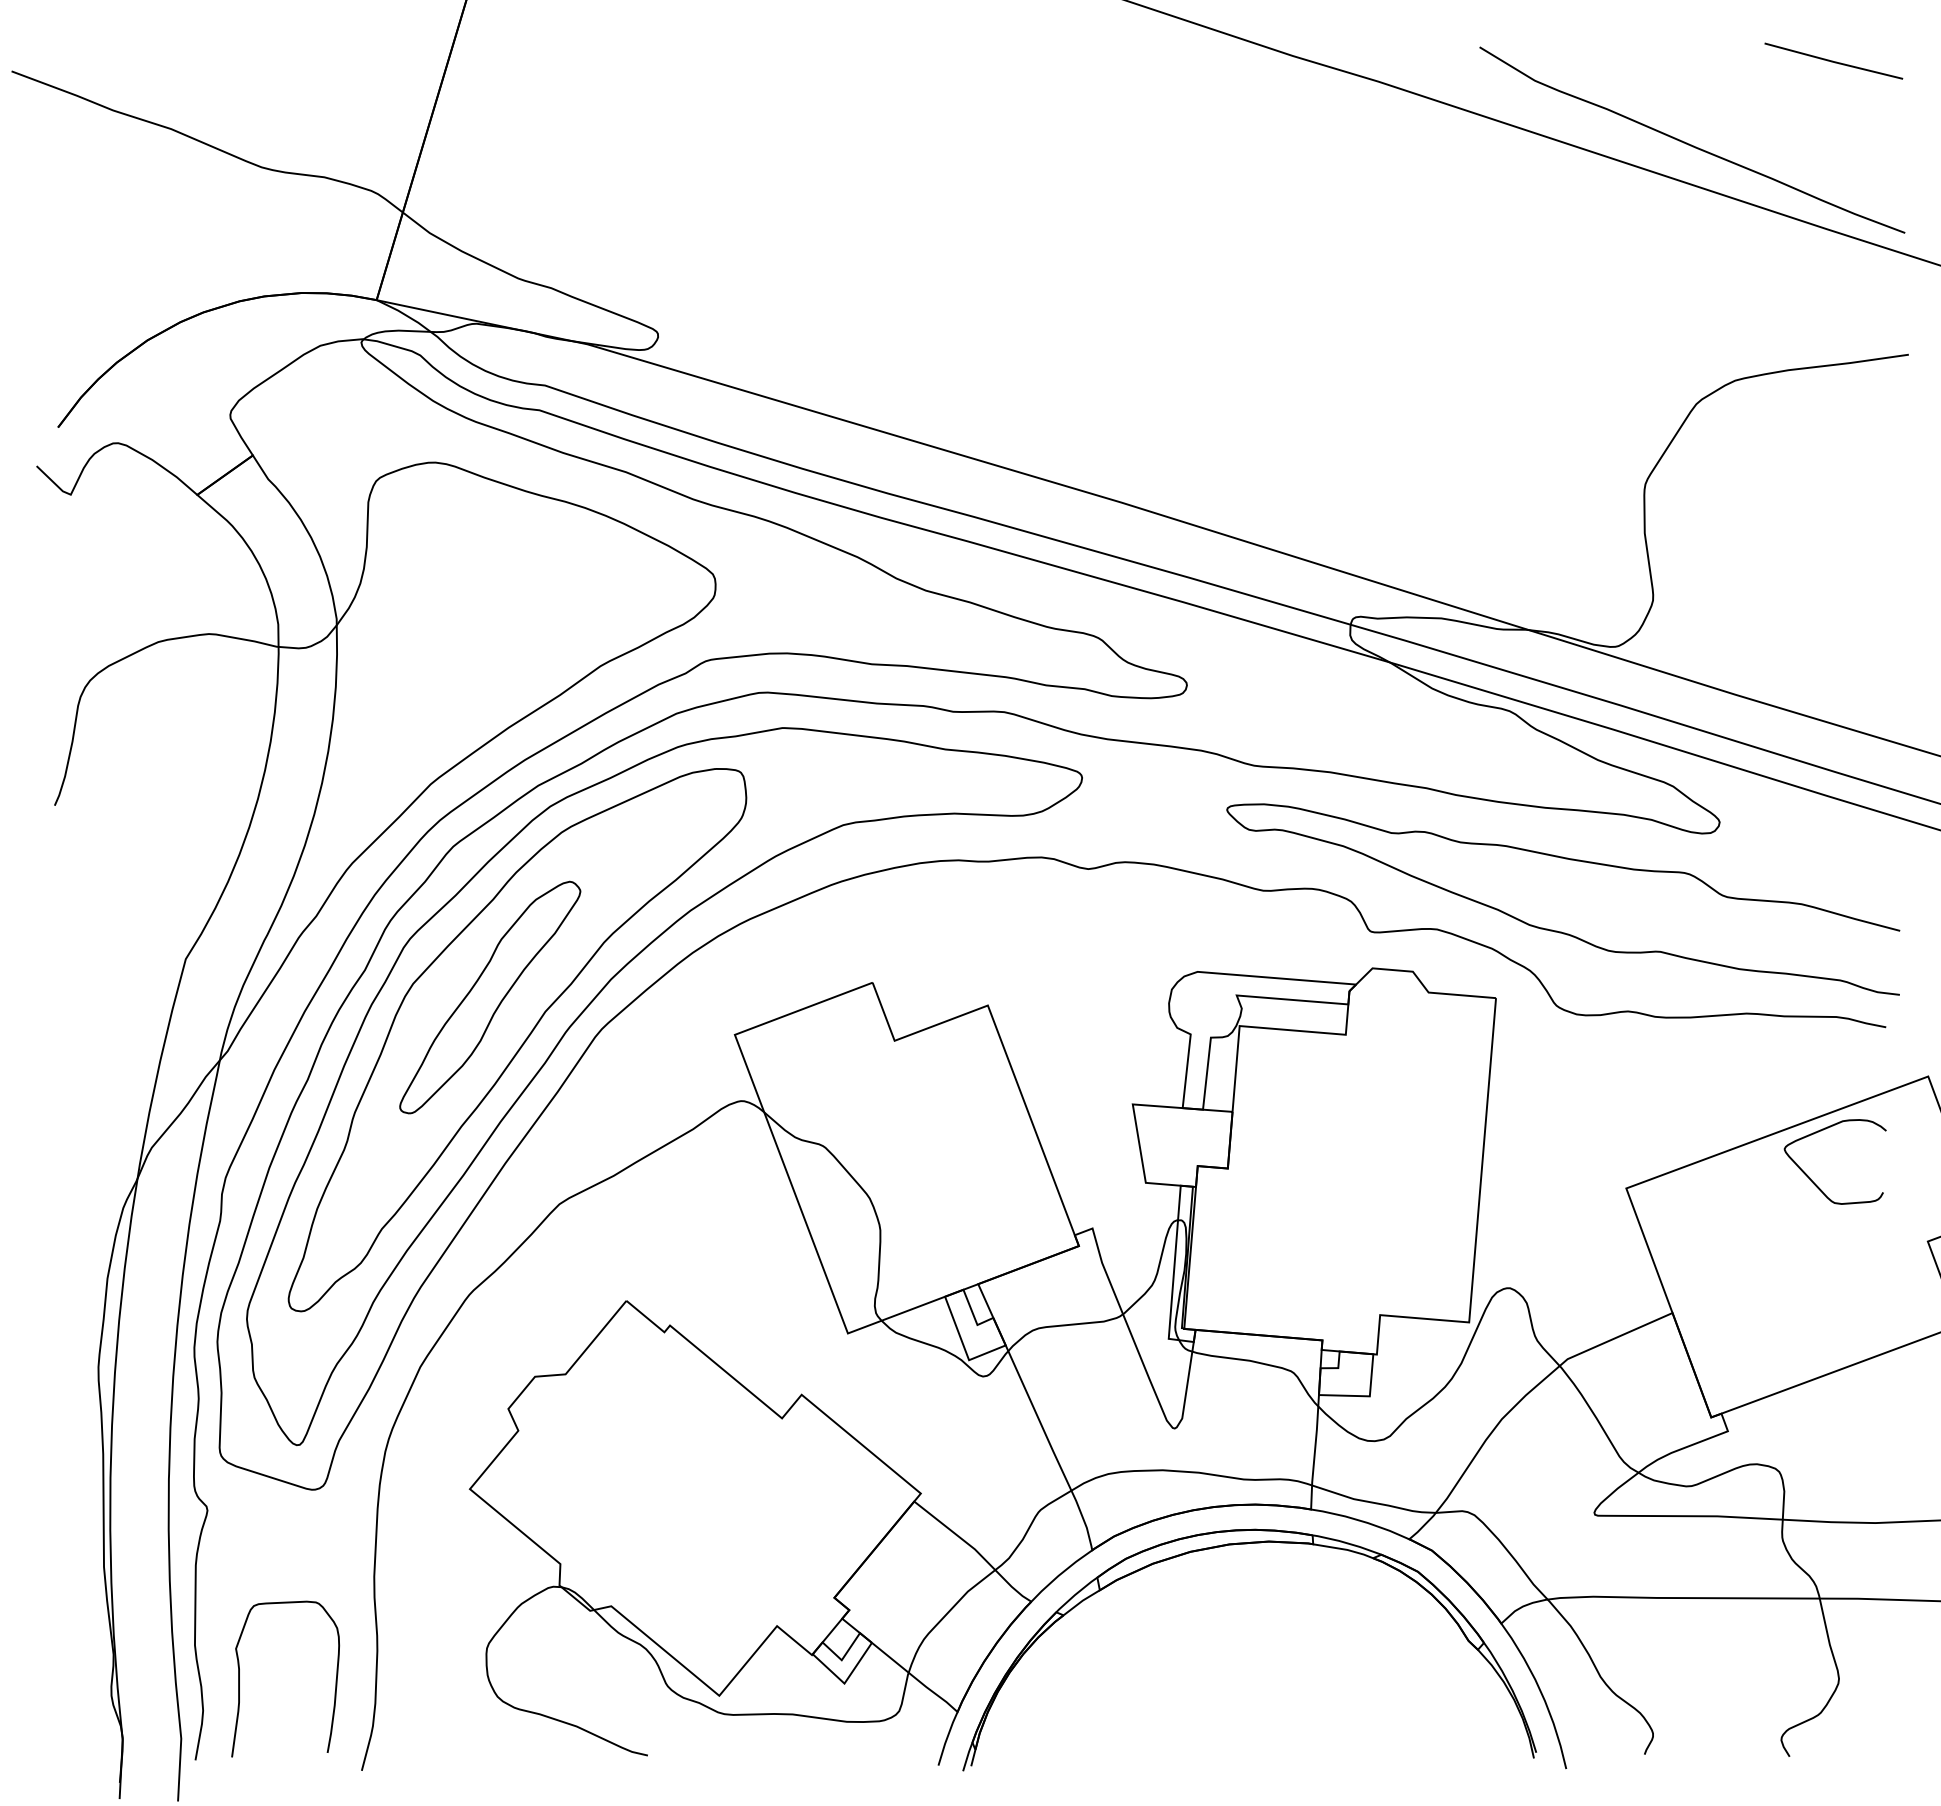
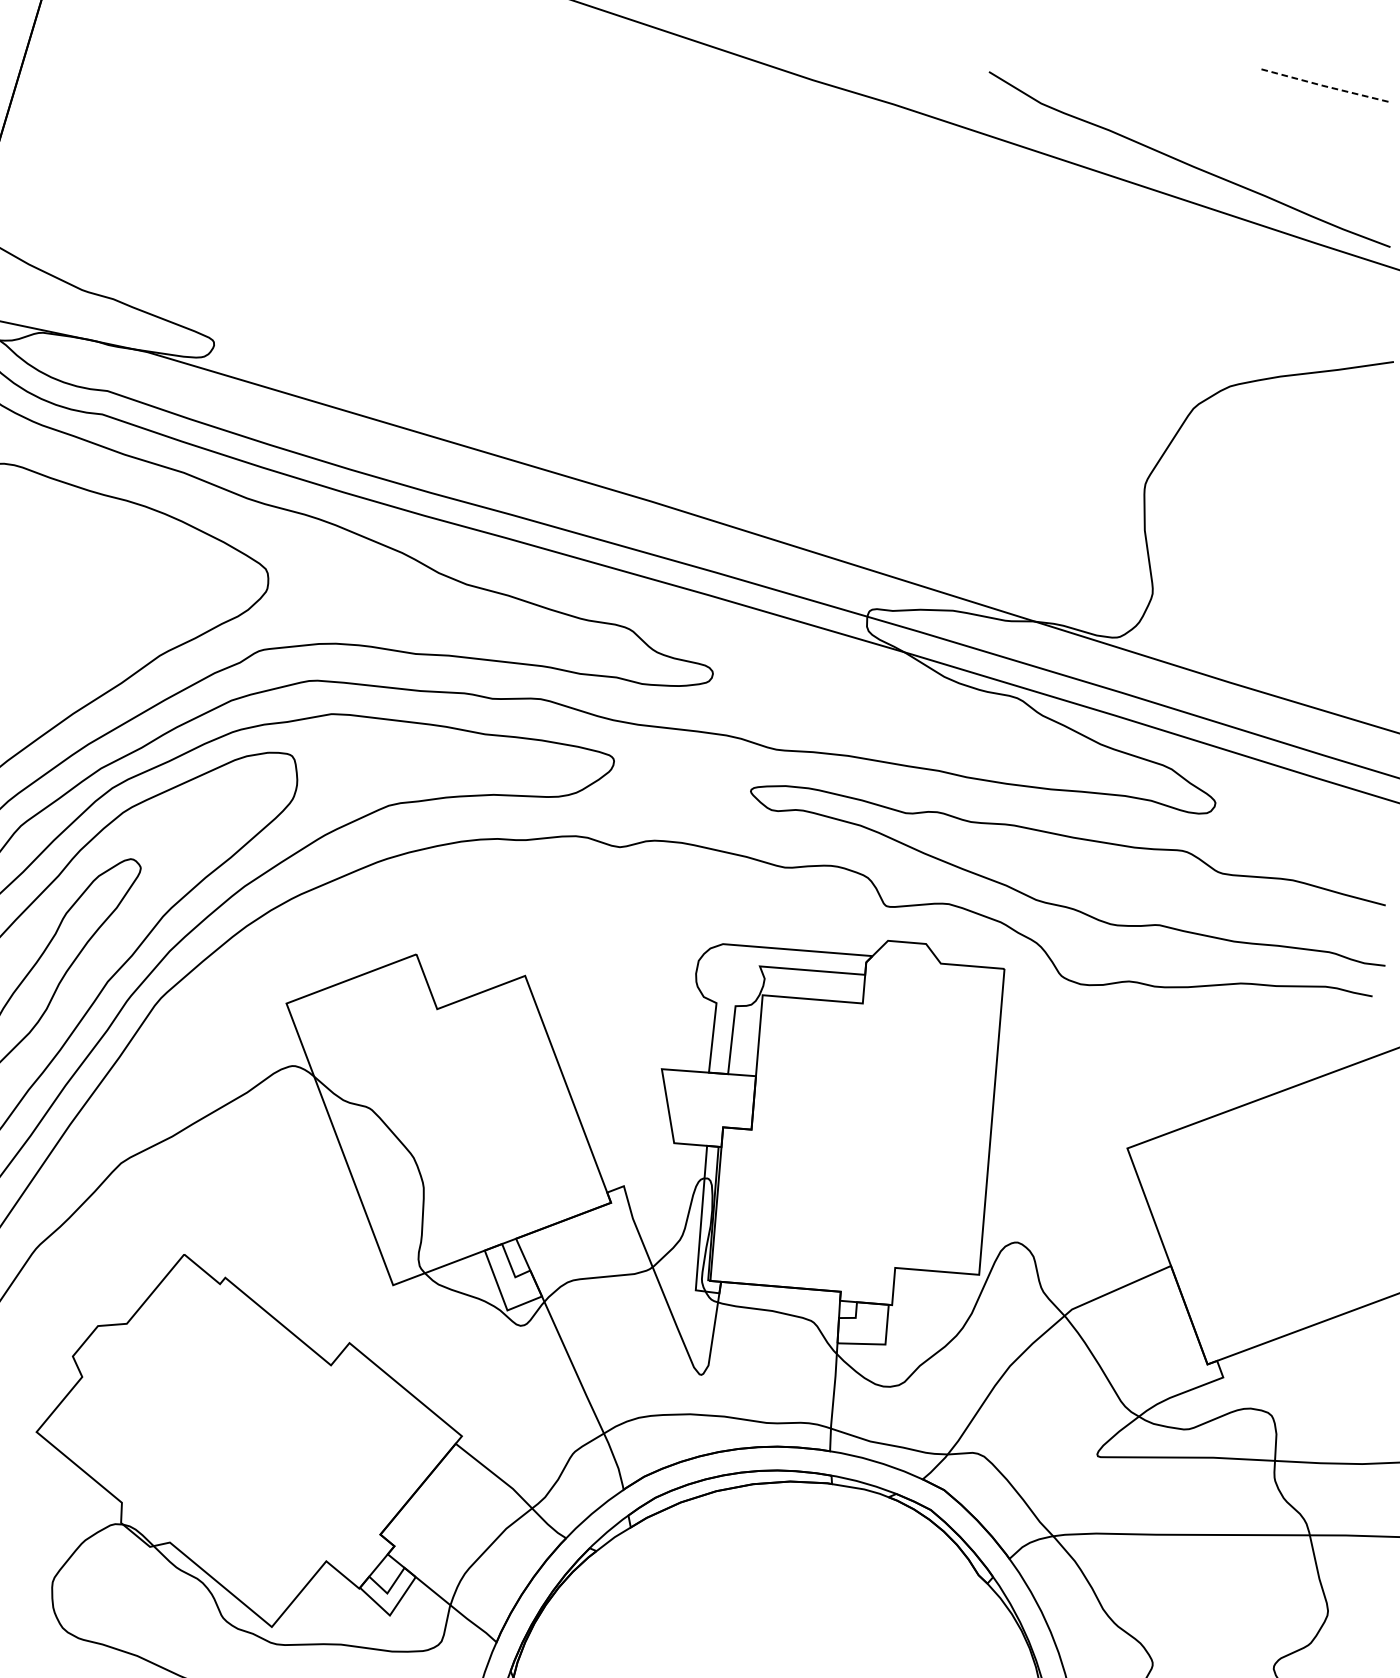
line: (1833, 61) -> (1322, 85), solid -> dashed
curve: (1813, 1181) -> (1303, 1141), removed

